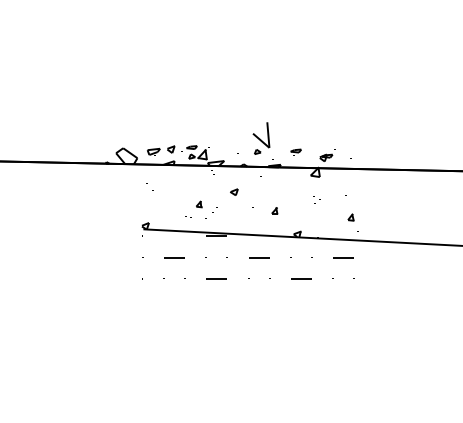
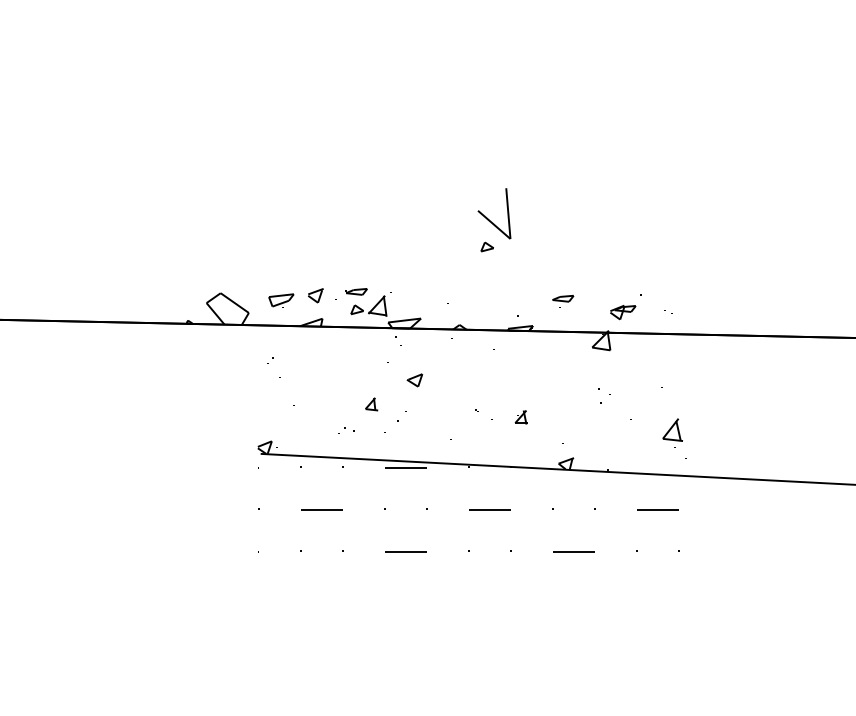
part: (261, 138) -> (494, 220), moved
part: (234, 191) -> (415, 378), moved
part: (350, 217) -> (671, 430), size x1.6

